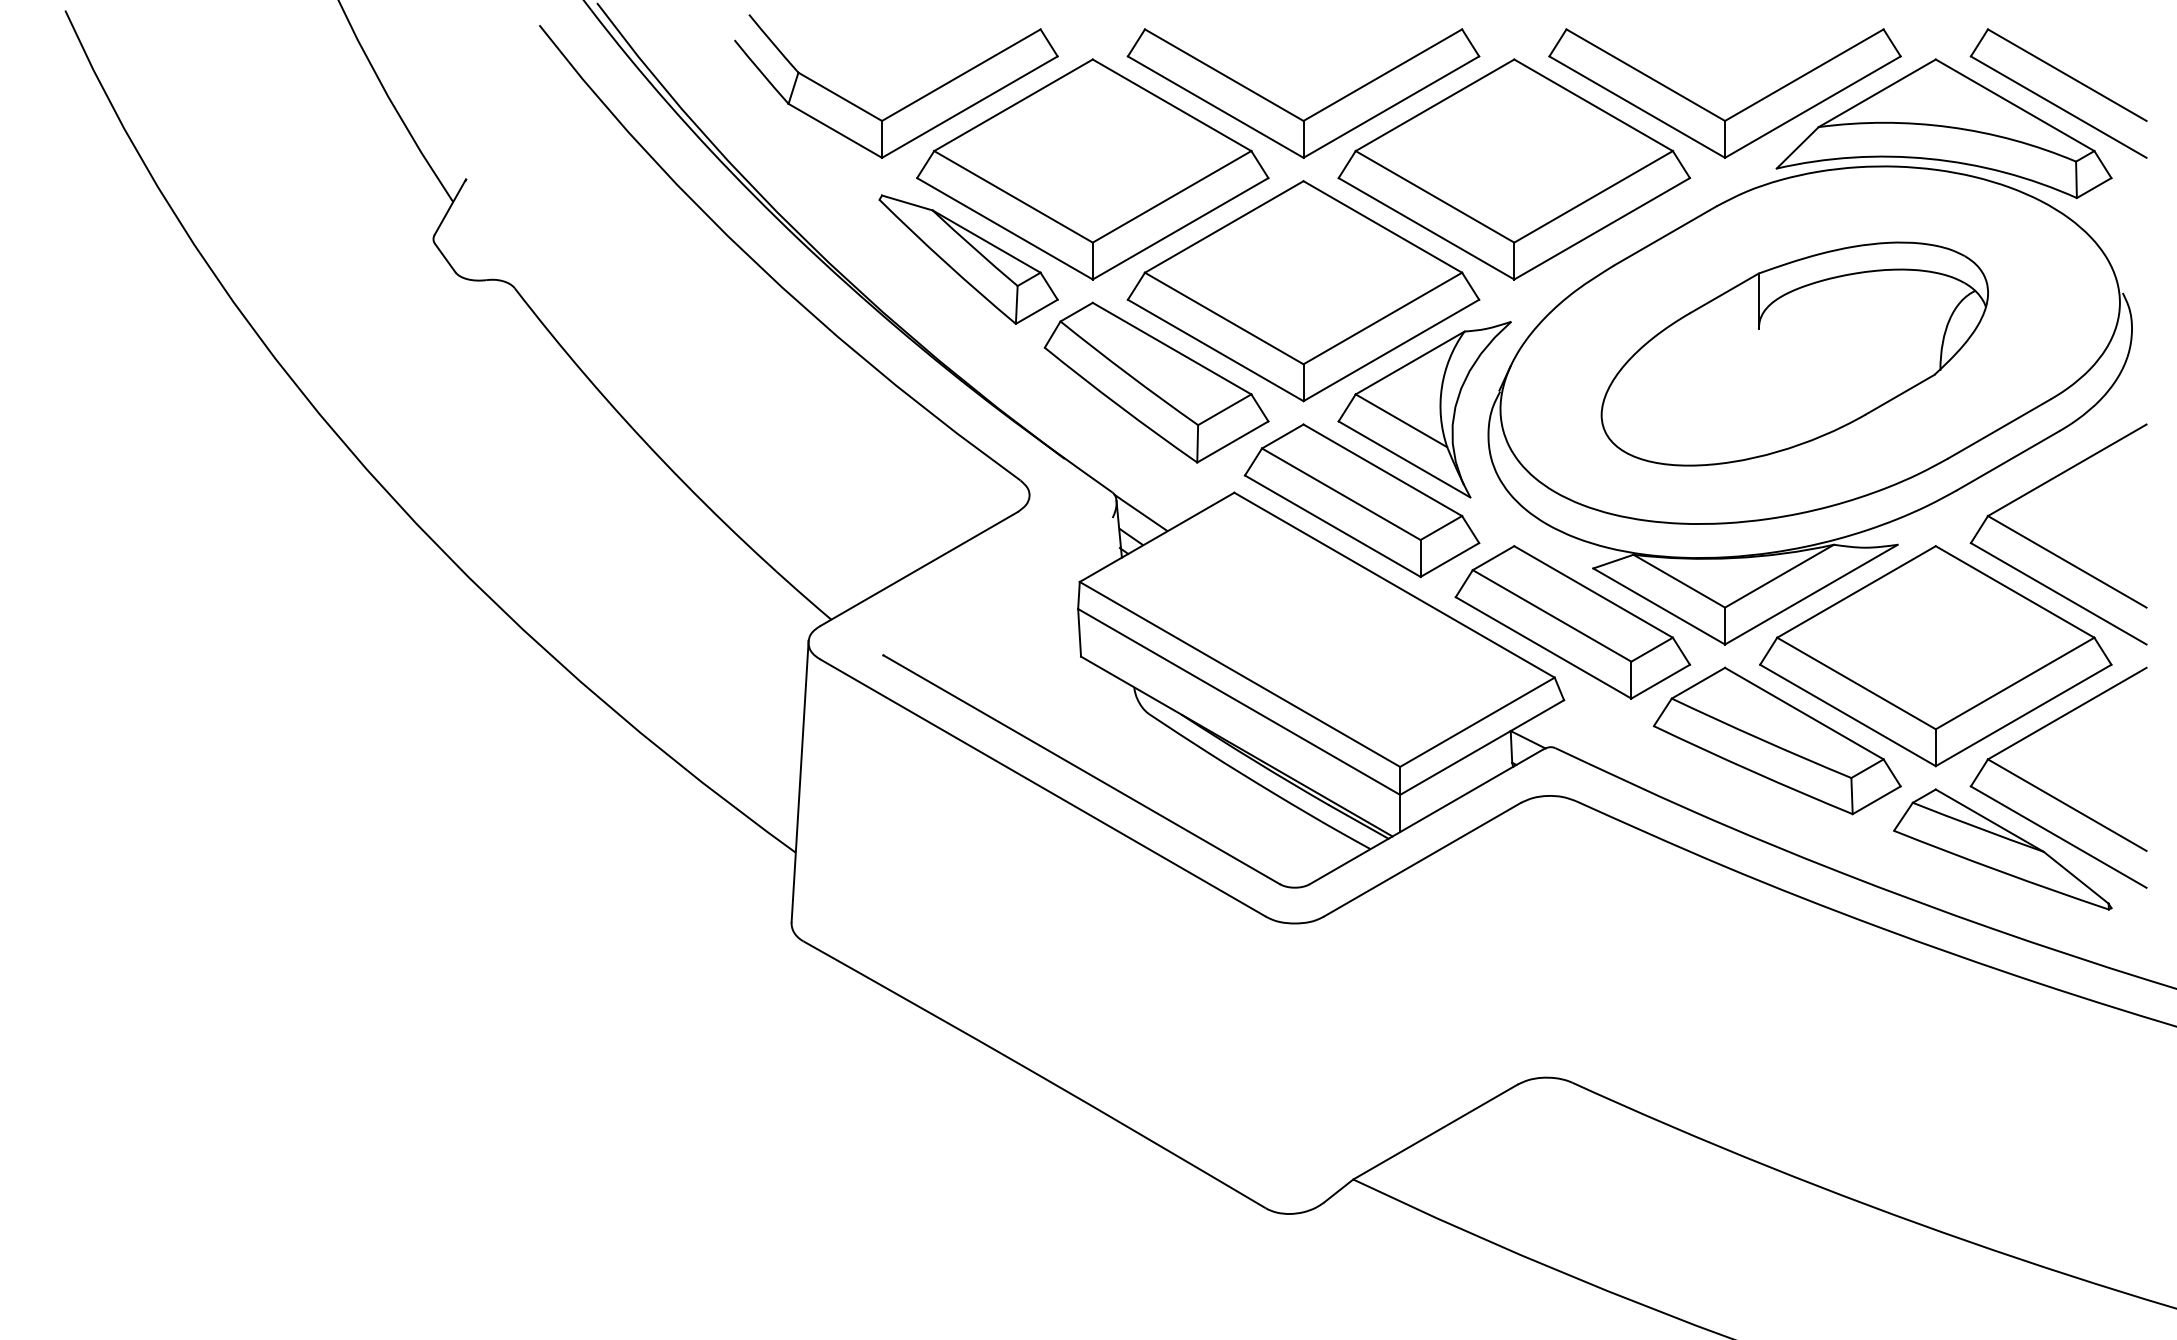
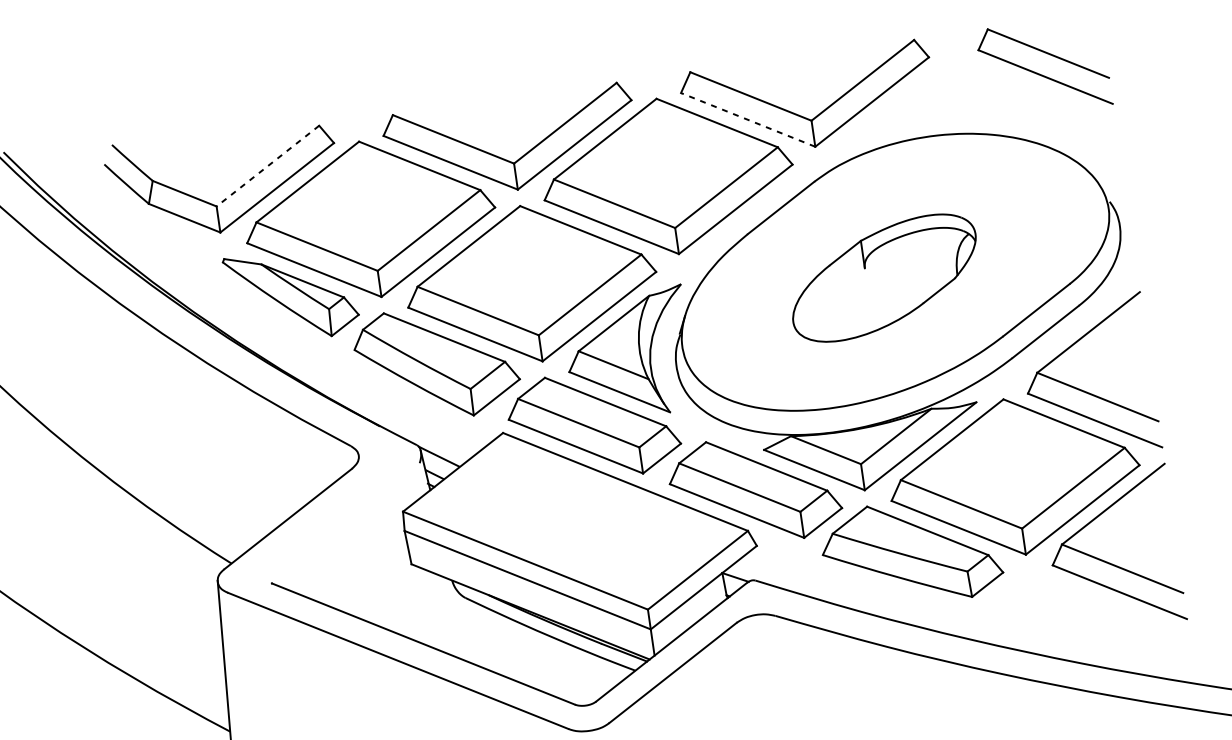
line: (961, 75) -> (268, 166), solid -> dashed
line: (1636, 106) -> (747, 119), solid -> dashed
part: (1943, 128) -> (966, 103), removed
part: (1794, 353) -> (884, 277), size x0.7
part: (2002, 849) -> (1081, 606), removed

